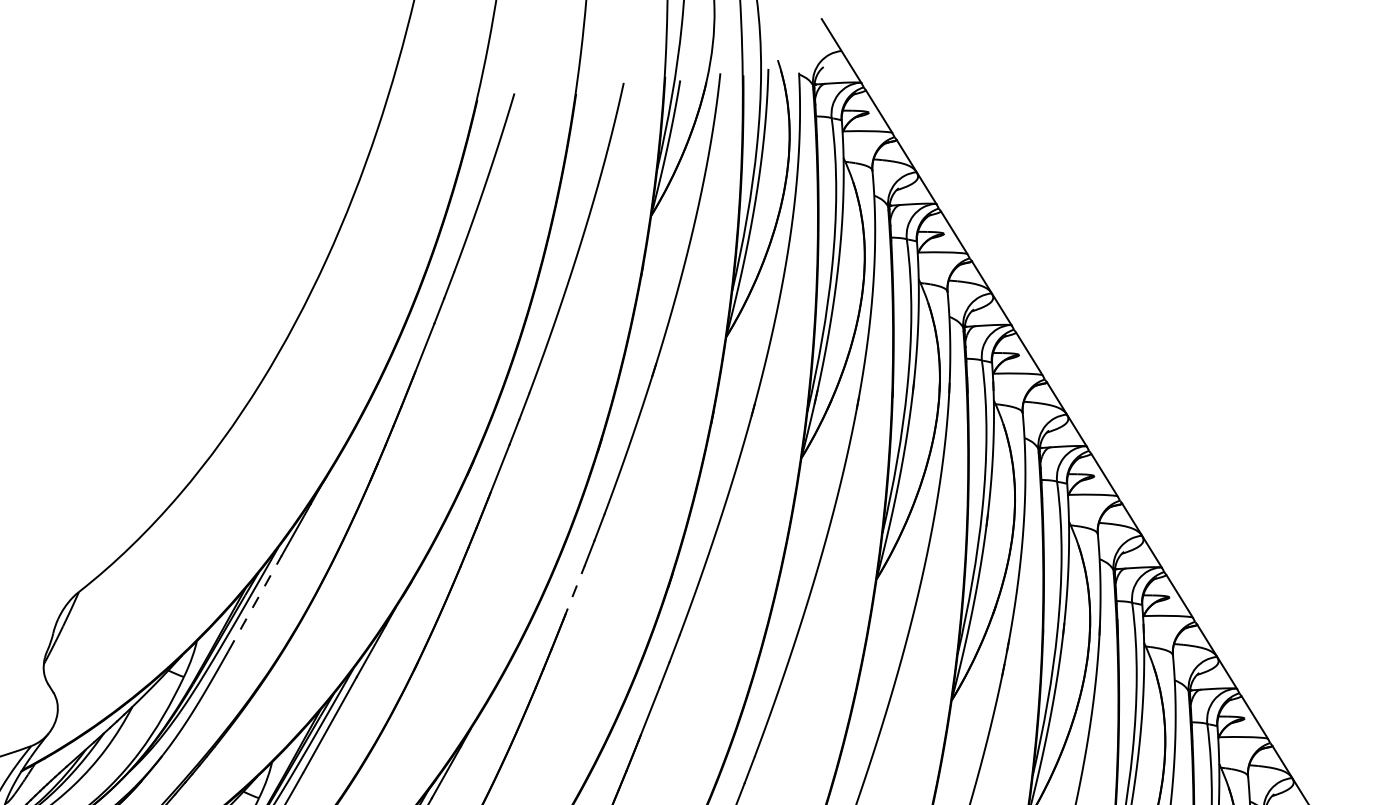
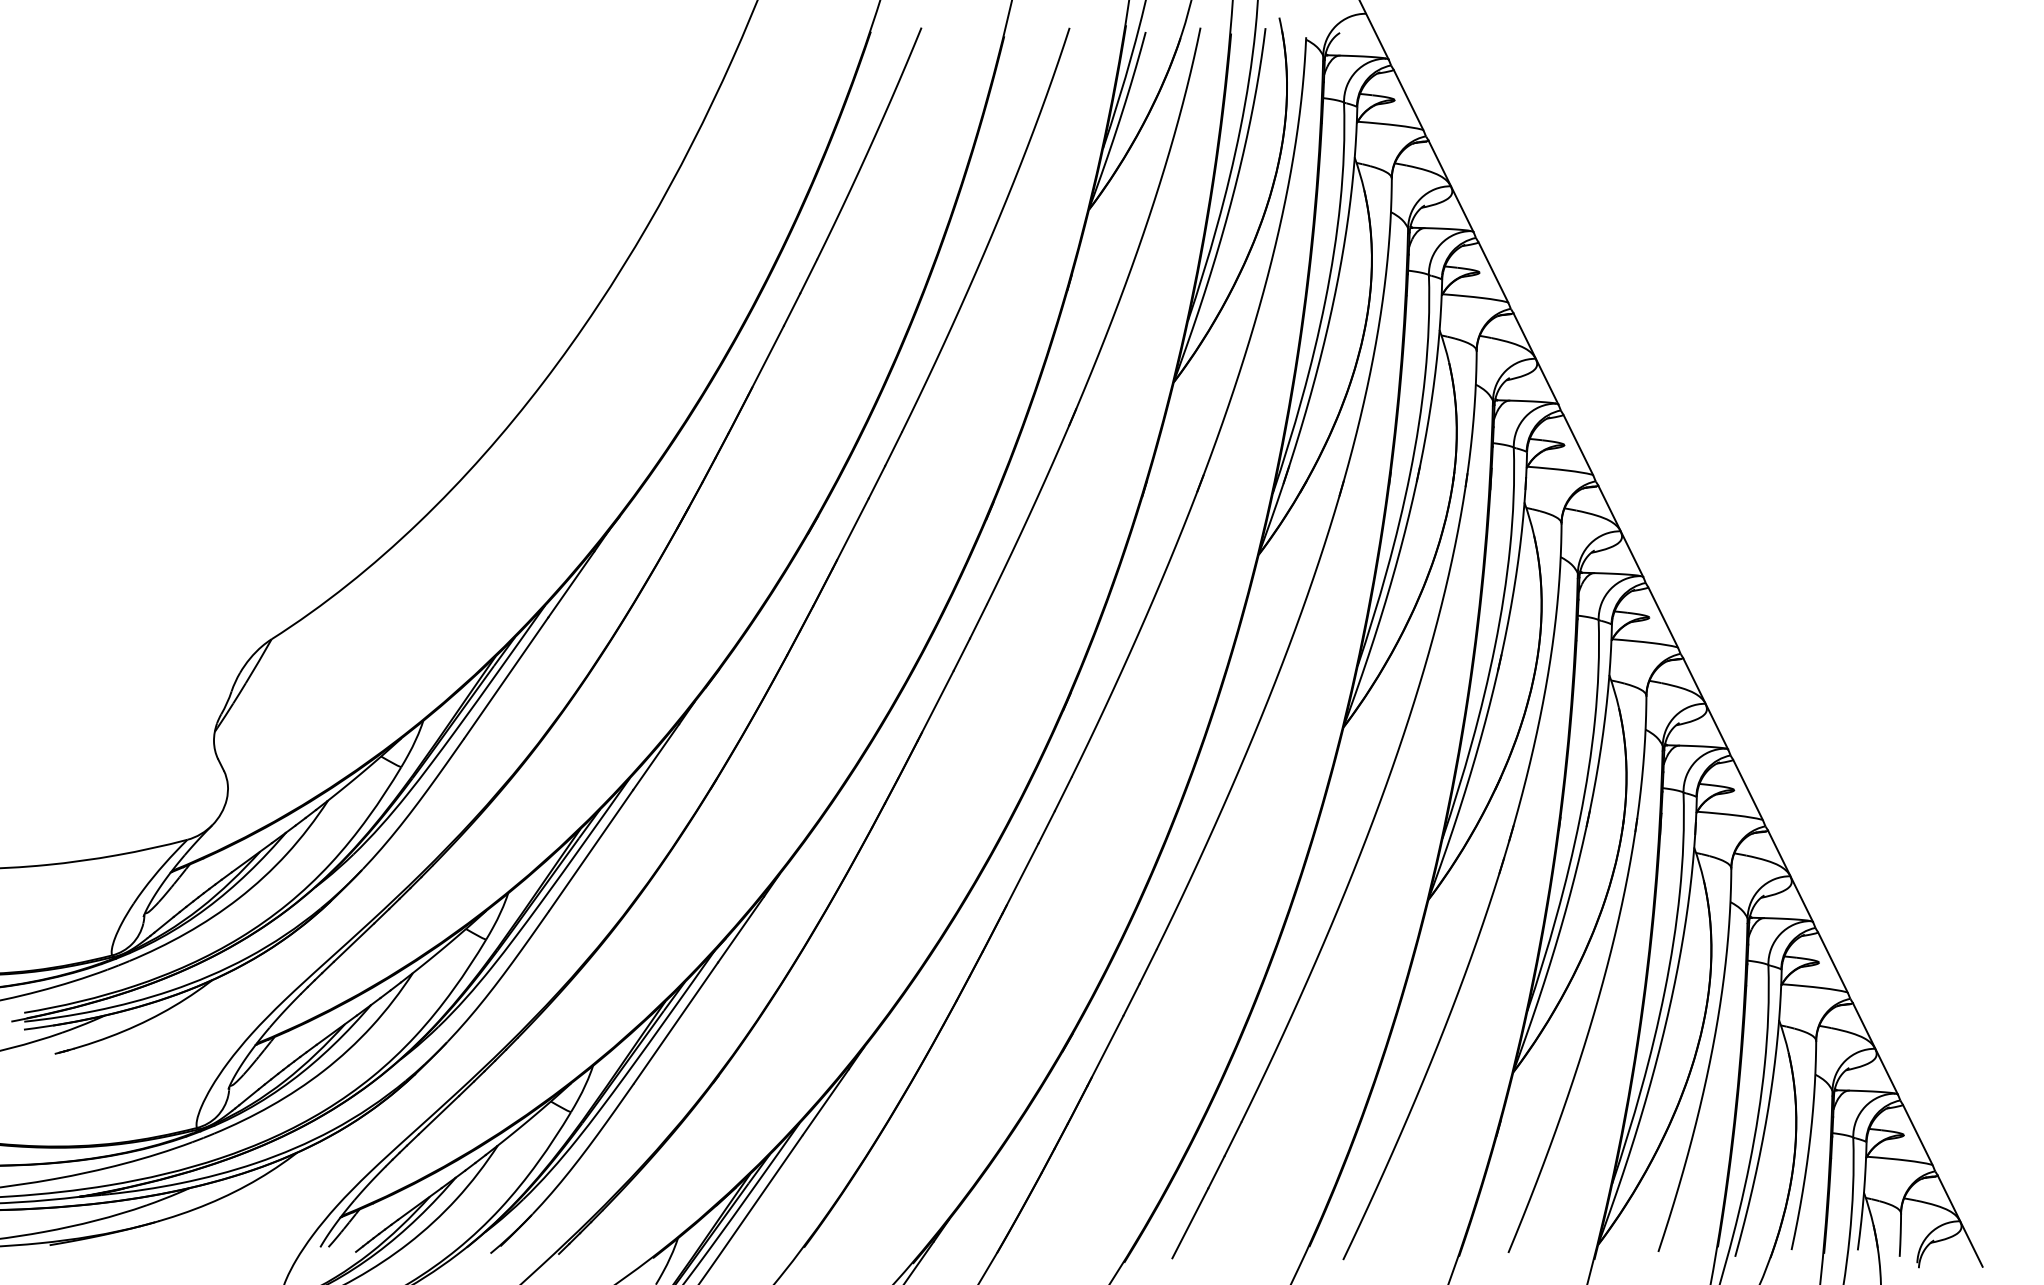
line: (573, 592) -> (935, 705), dashed -> solid
line: (255, 603) -> (506, 677), dashed -> solid

